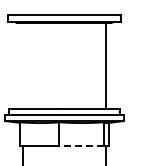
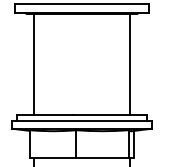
line: (23, 65) -> (34, 63), added
line: (81, 146) -> (102, 158), dashed -> solid

